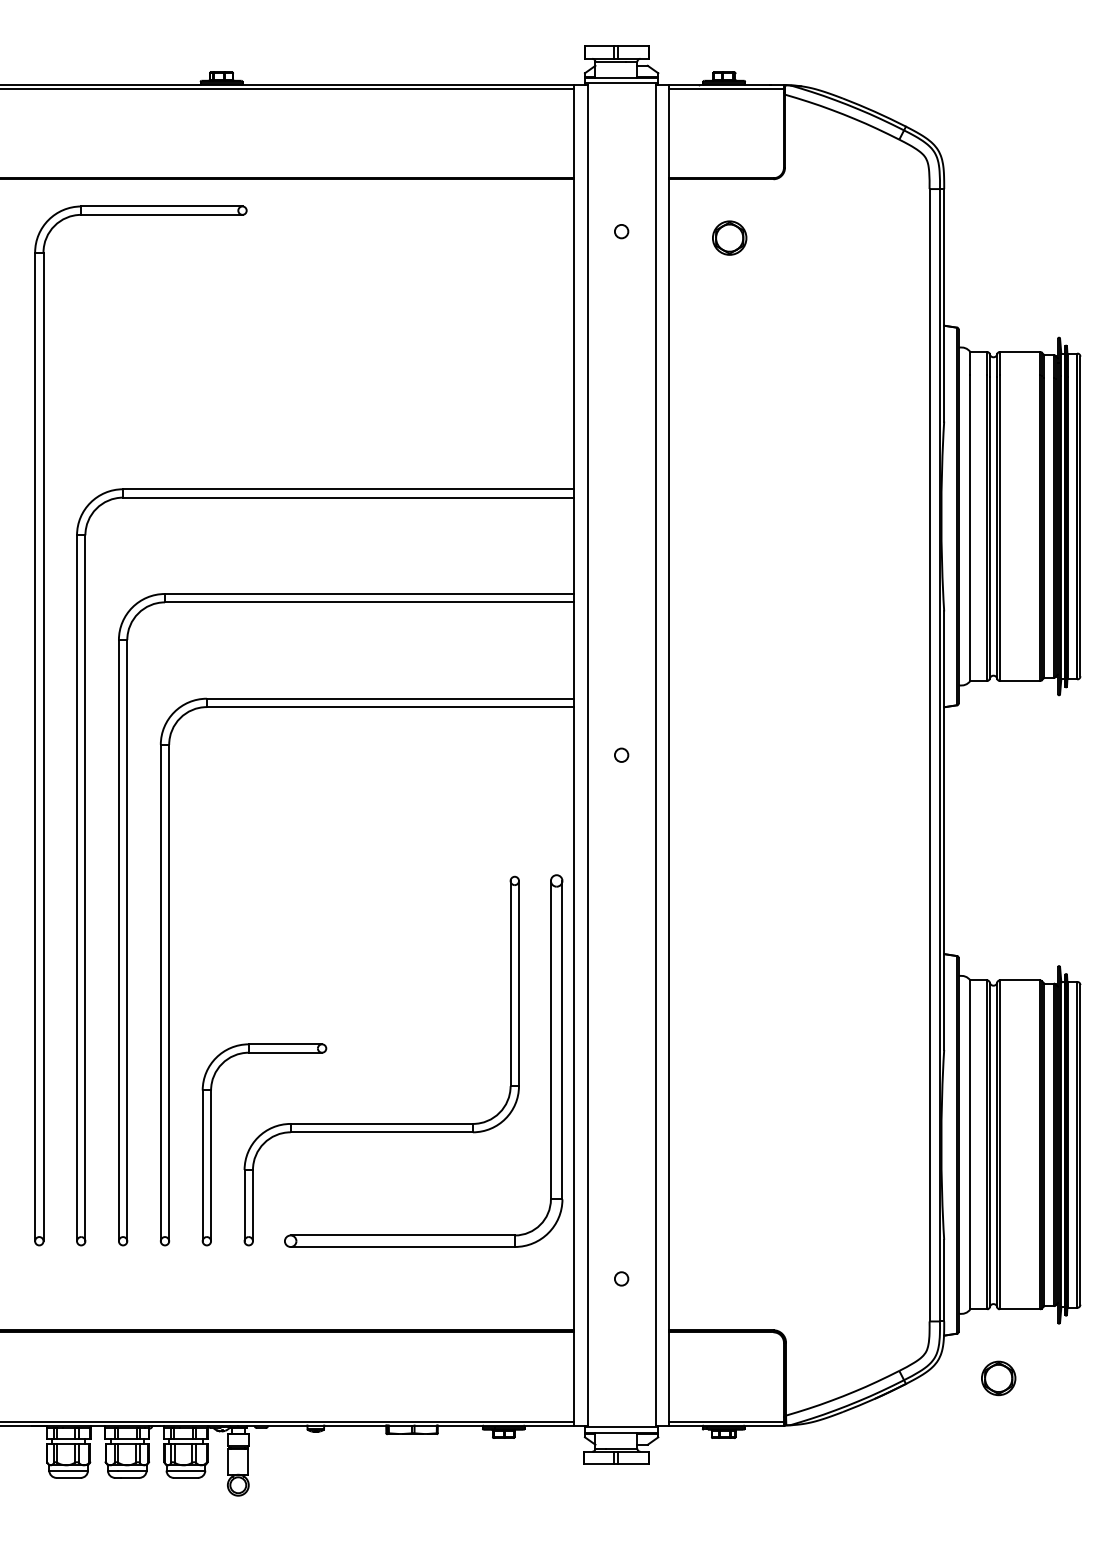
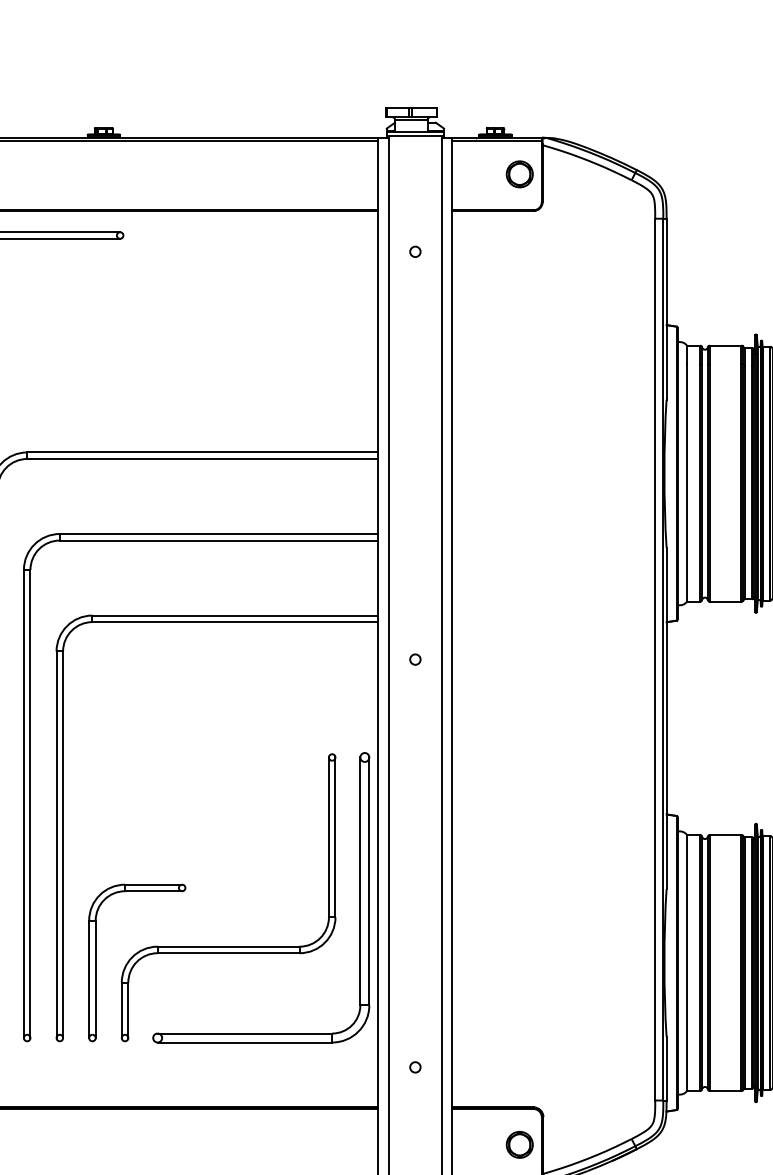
part: (729, 237) -> (519, 173), moved
part: (998, 1378) -> (519, 1144), moved

